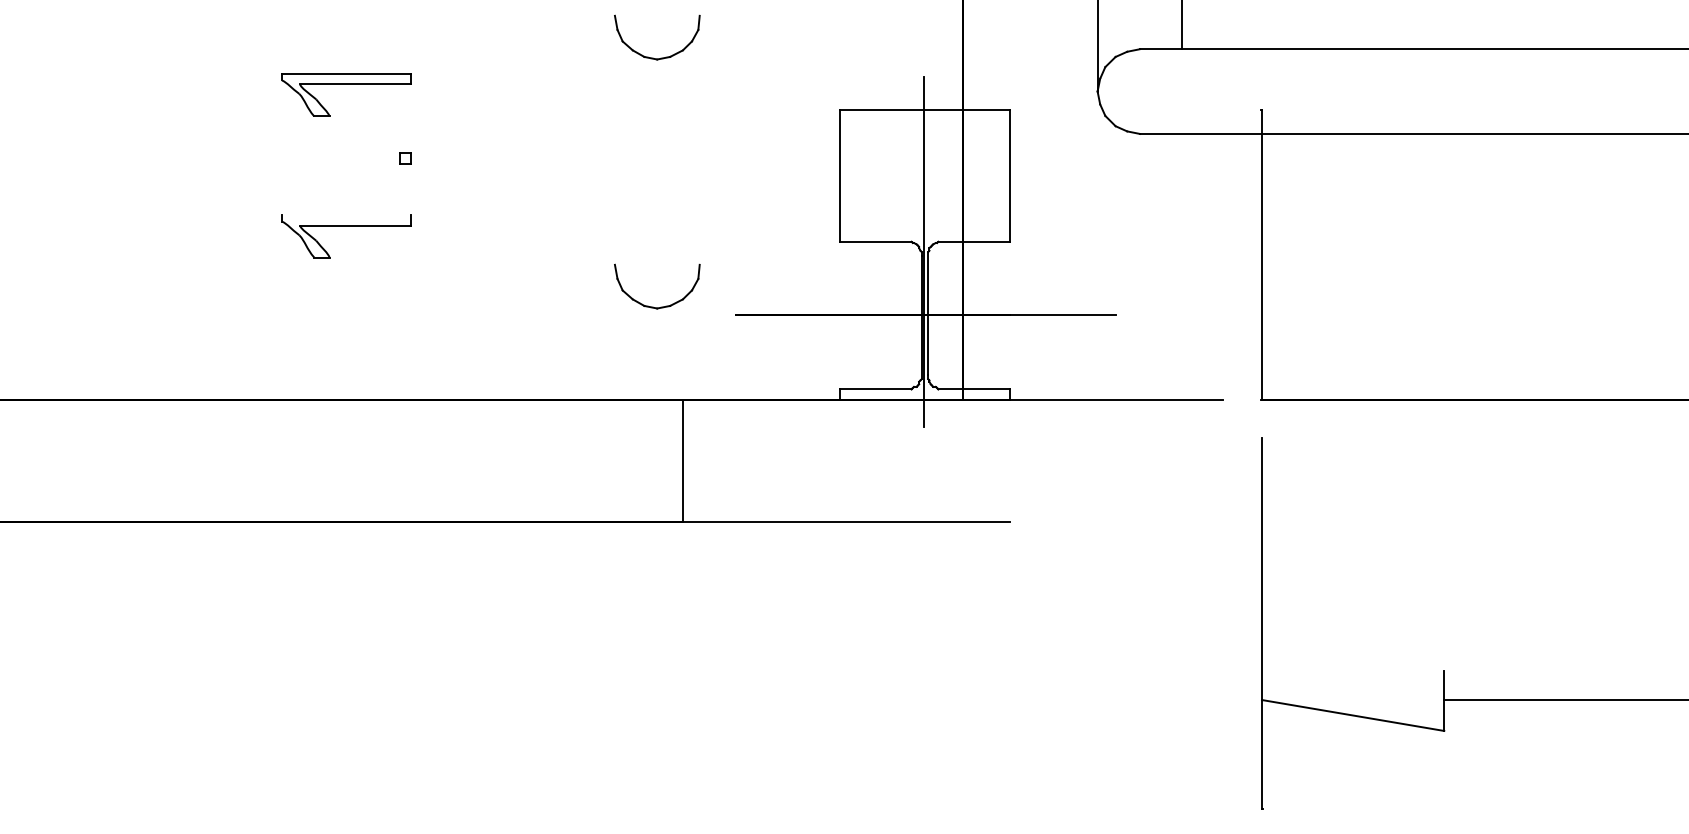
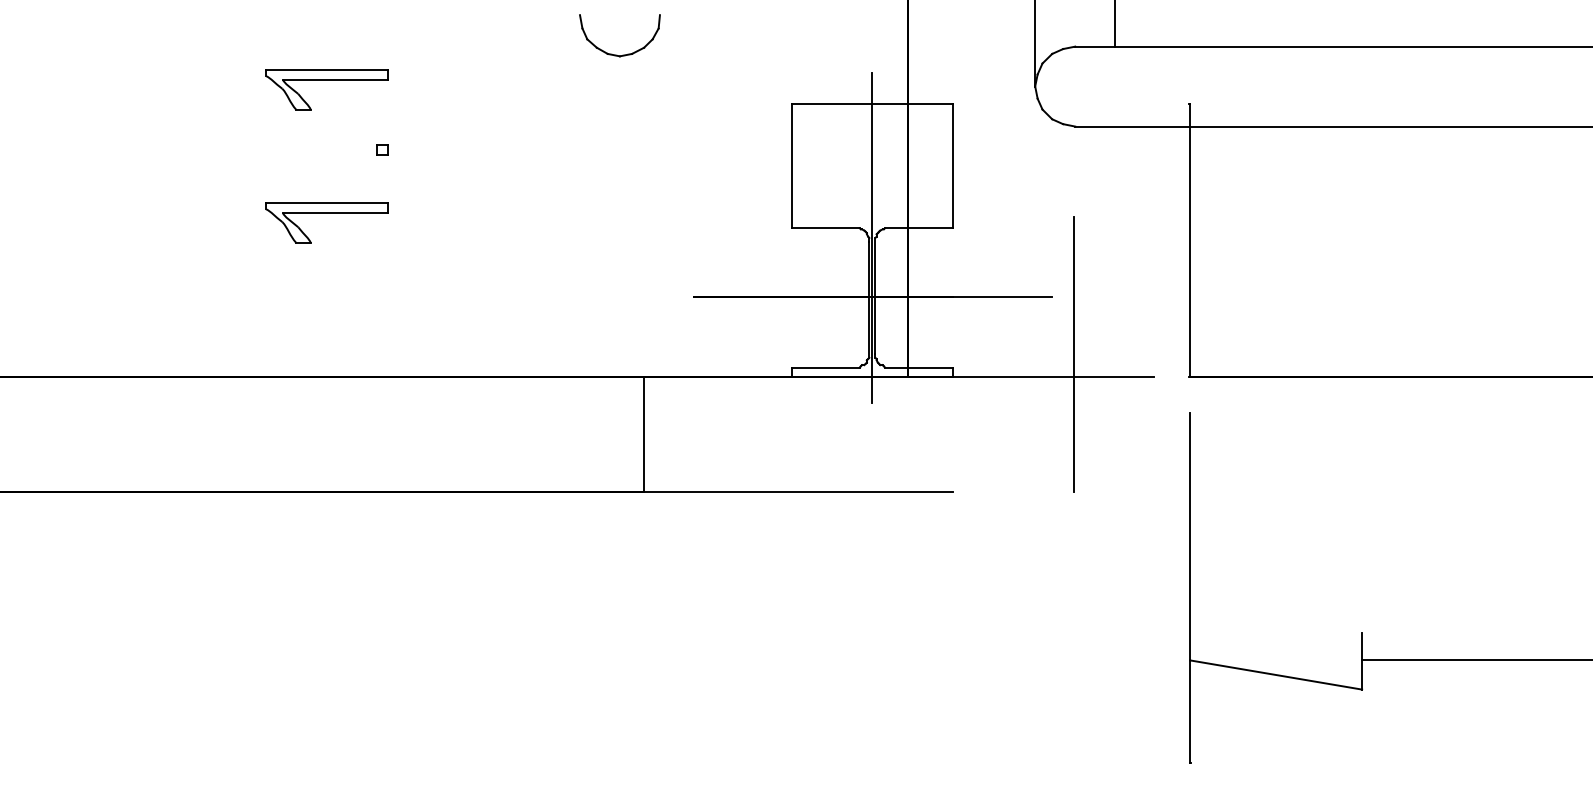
line: (346, 214) -> (326, 202), added
part: (653, 306) -> (616, 289), removed
line: (1138, 375) -> (1073, 354), added

